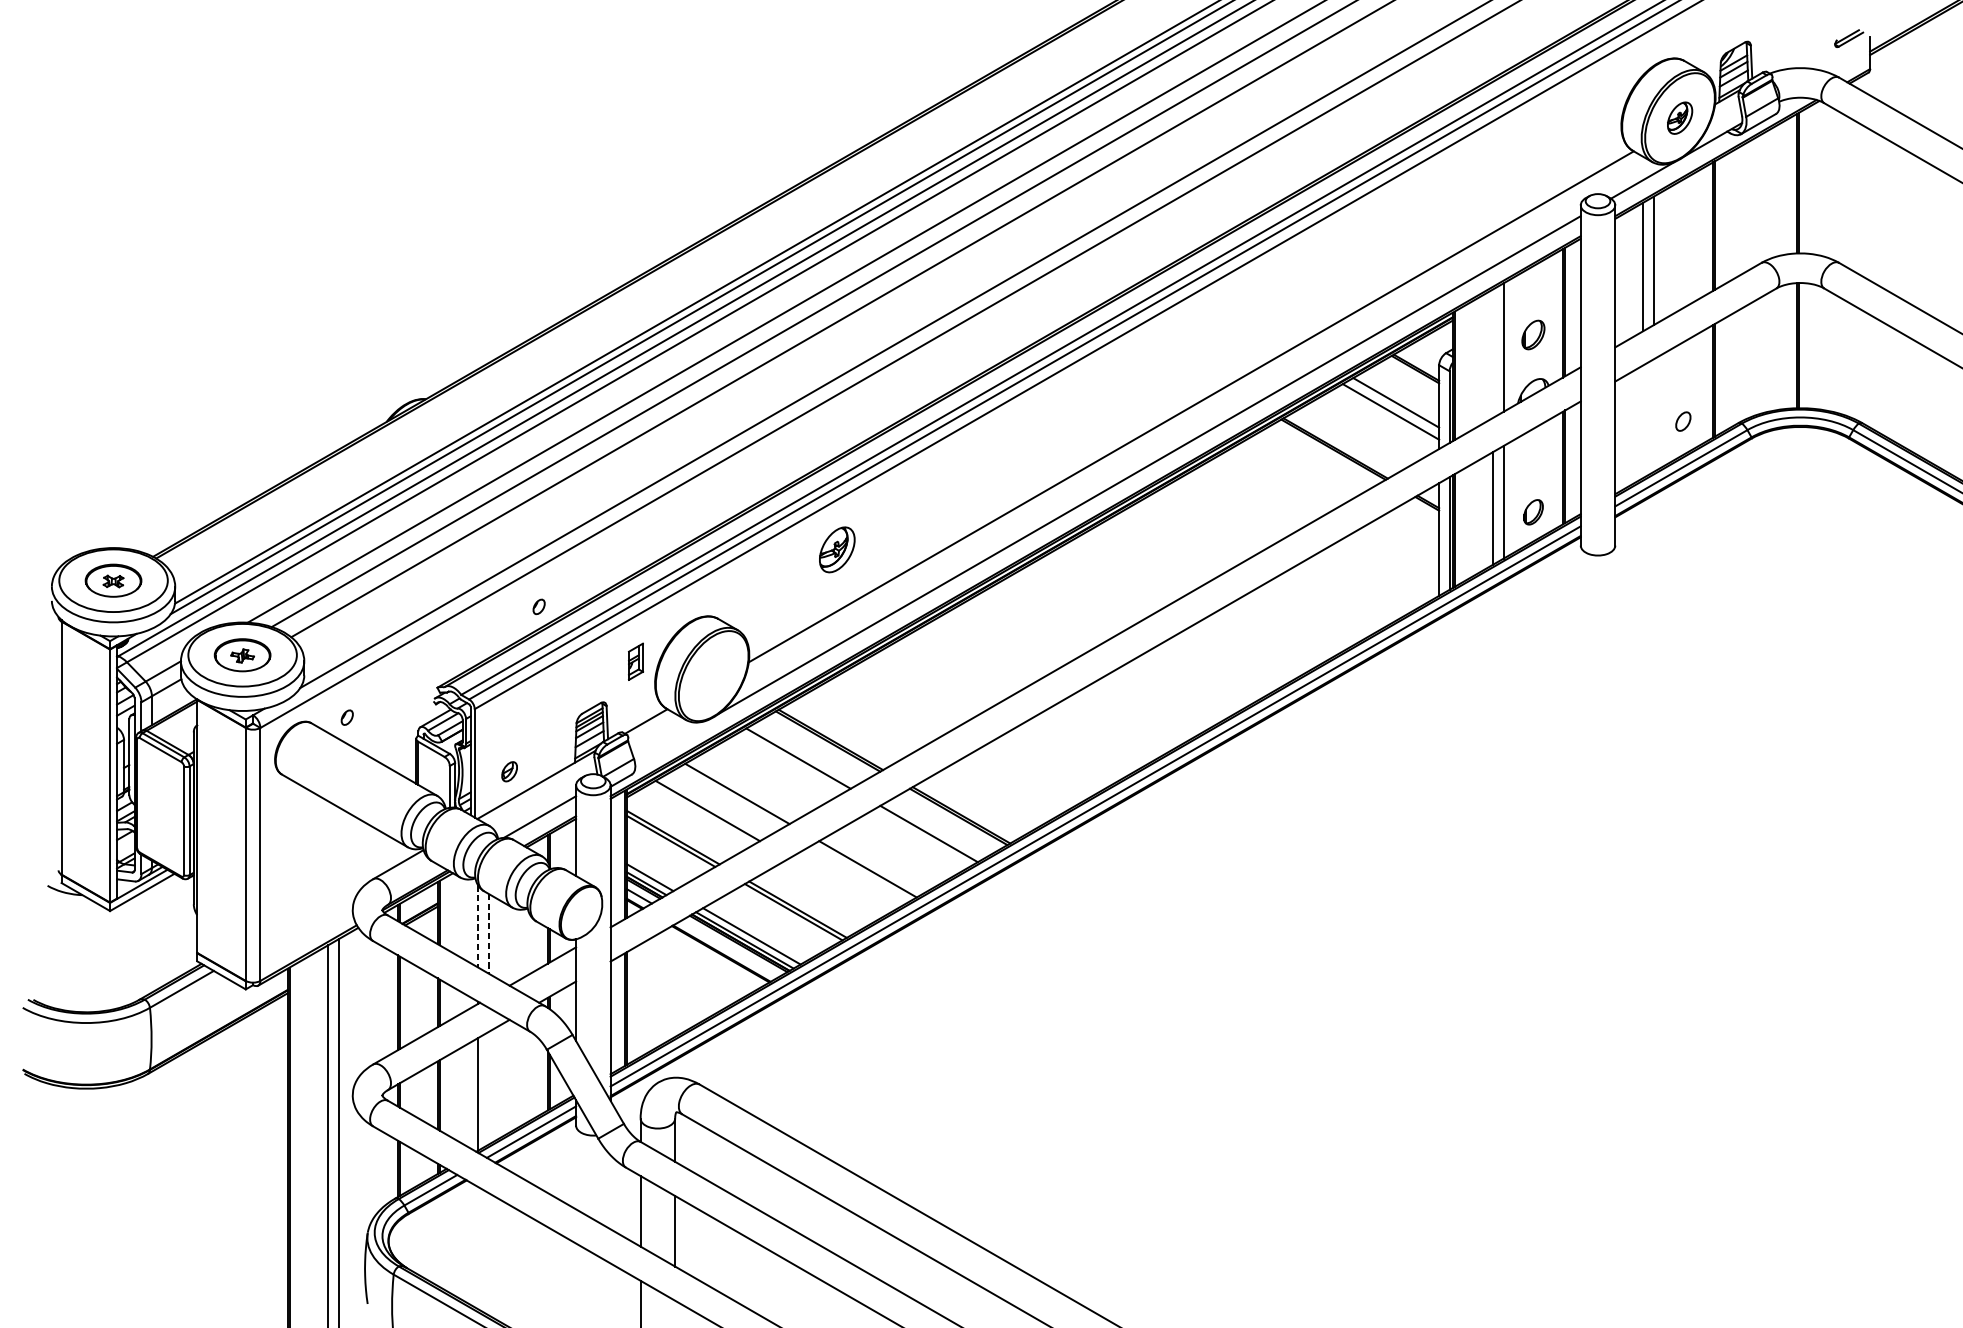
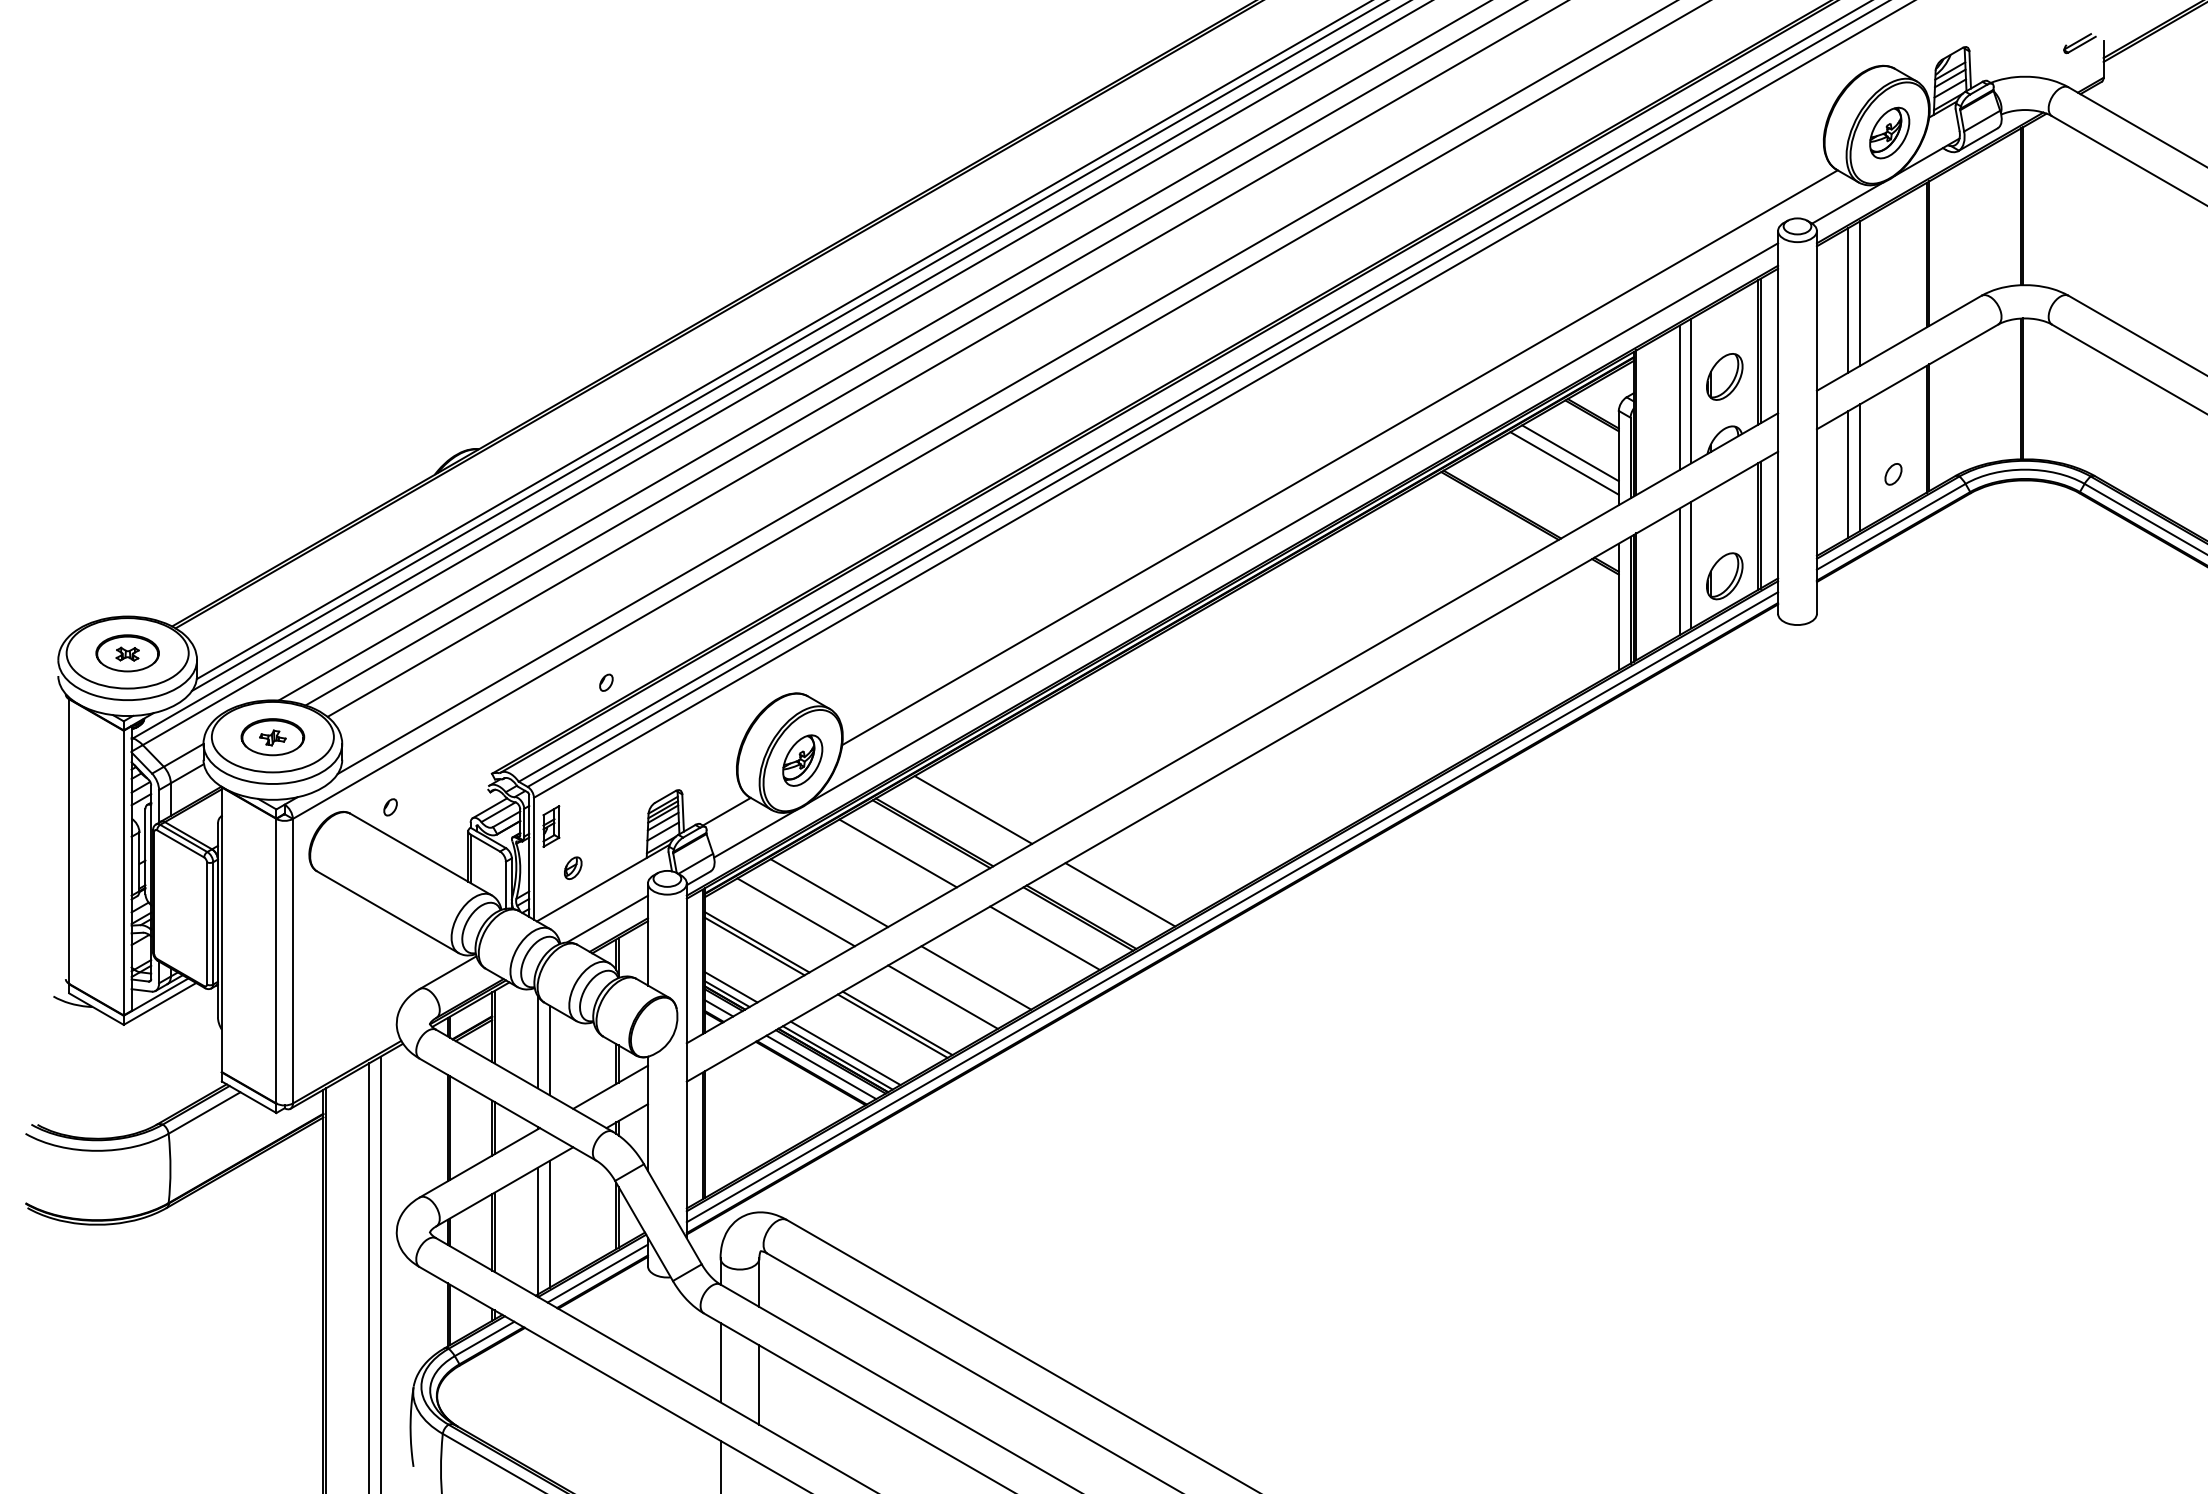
part: (1679, 117) -> (1889, 132), size x1.43
part: (1533, 334) -> (1724, 376), size x1.43
line: (1493, 353) -> (1679, 397), added
line: (1654, 415) -> (1860, 467), added
line: (1643, 421) -> (1848, 474), added
part: (1533, 512) -> (1724, 576), size x1.67
part: (837, 549) -> (802, 760), moved
part: (636, 661) -> (551, 826), moved
line: (865, 719) -> (973, 809), added
line: (671, 740) -> (755, 833), added
line: (996, 795) -> (1120, 894), added
line: (837, 885) -> (942, 996), added
line: (477, 926) -> (537, 1042), dashed -> solid
line: (488, 933) -> (549, 1050), dashed -> solid
line: (730, 948) -> (821, 1067), added
line: (488, 1088) -> (549, 1224), added

